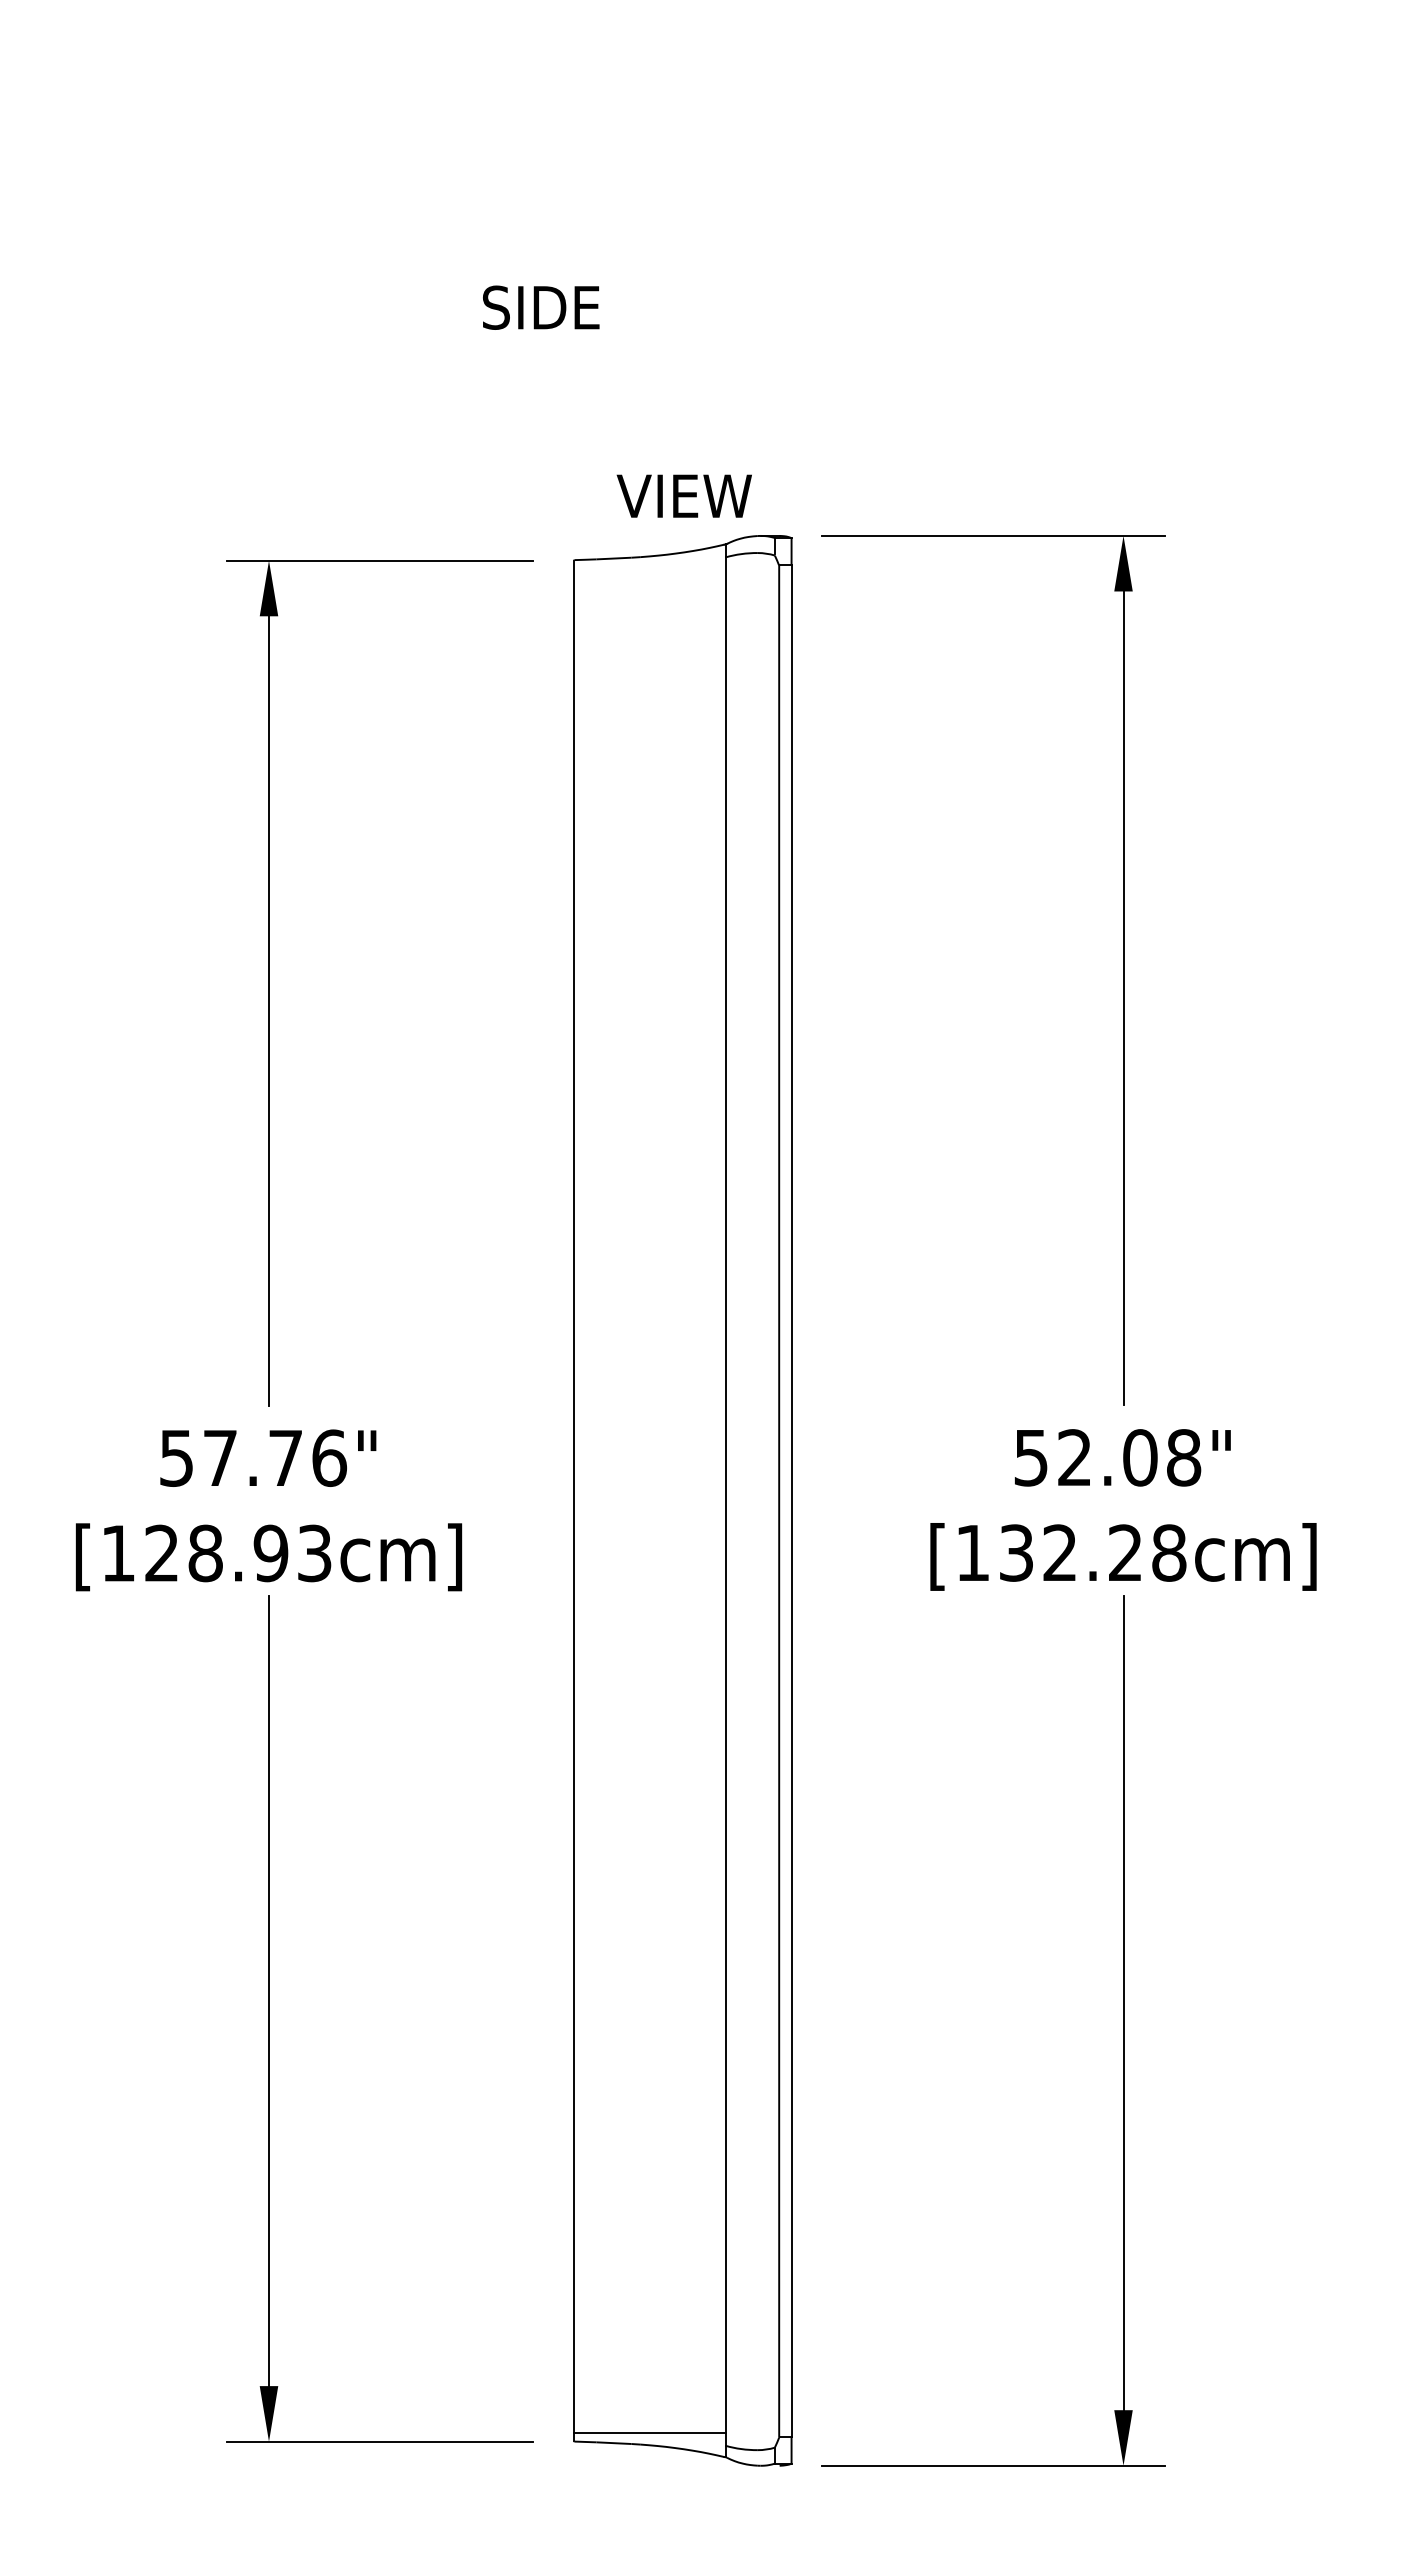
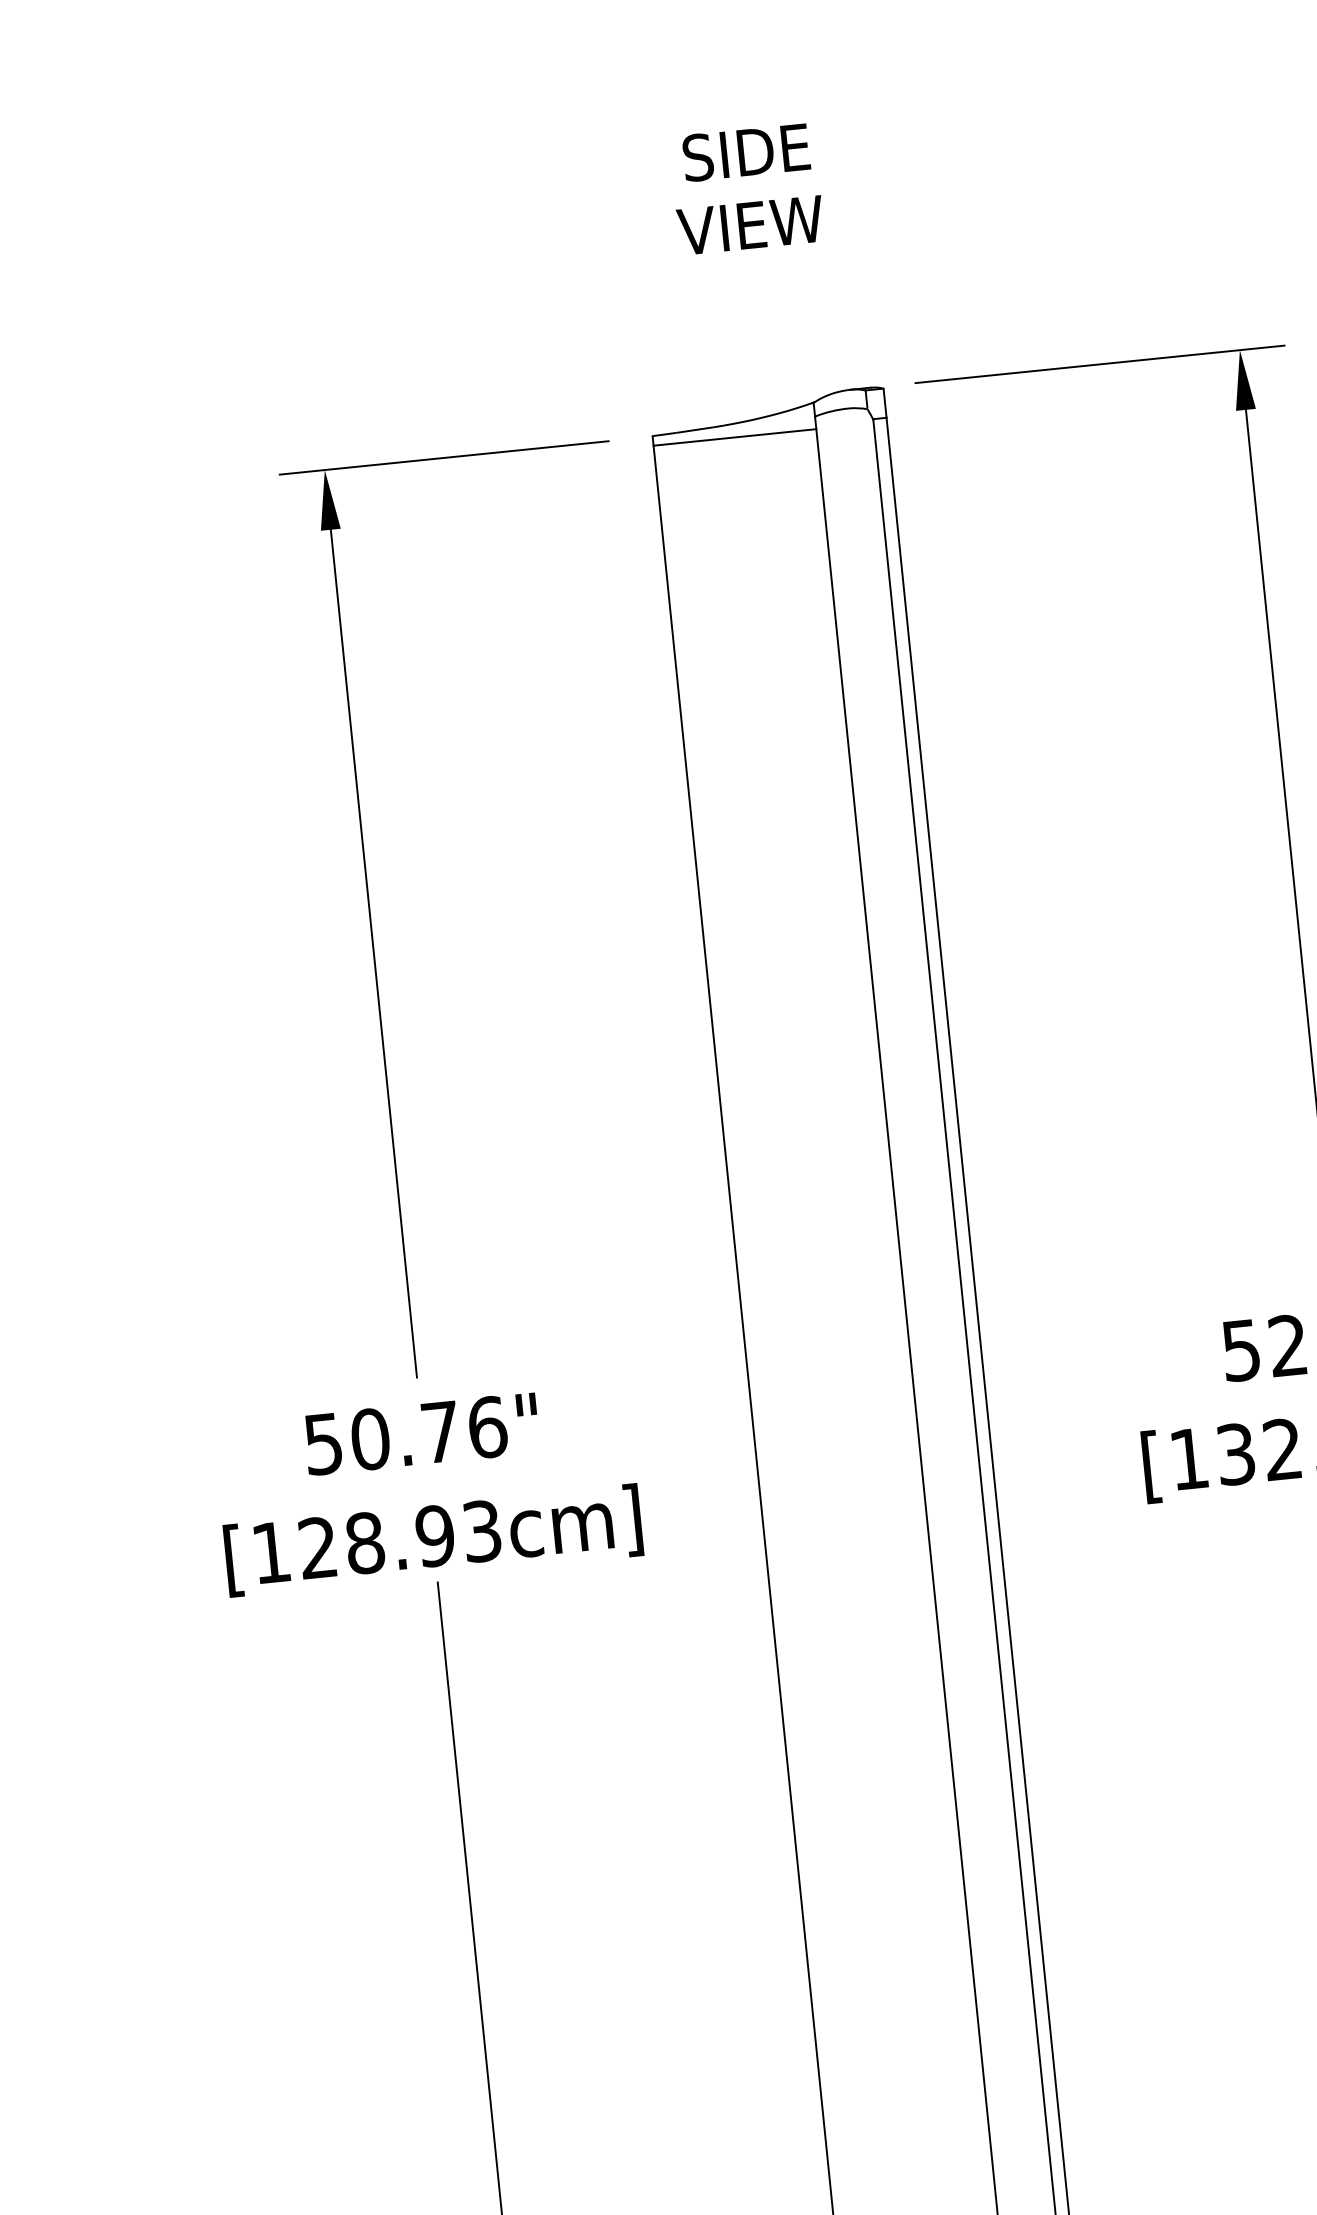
text: (541, 307) -> (746, 152), moved
text: (683, 495) -> (749, 224), moved
line: (649, 569) -> (734, 437), added
text: (220, 1457) -> (370, 1438), 57.76" -> 50.76"

